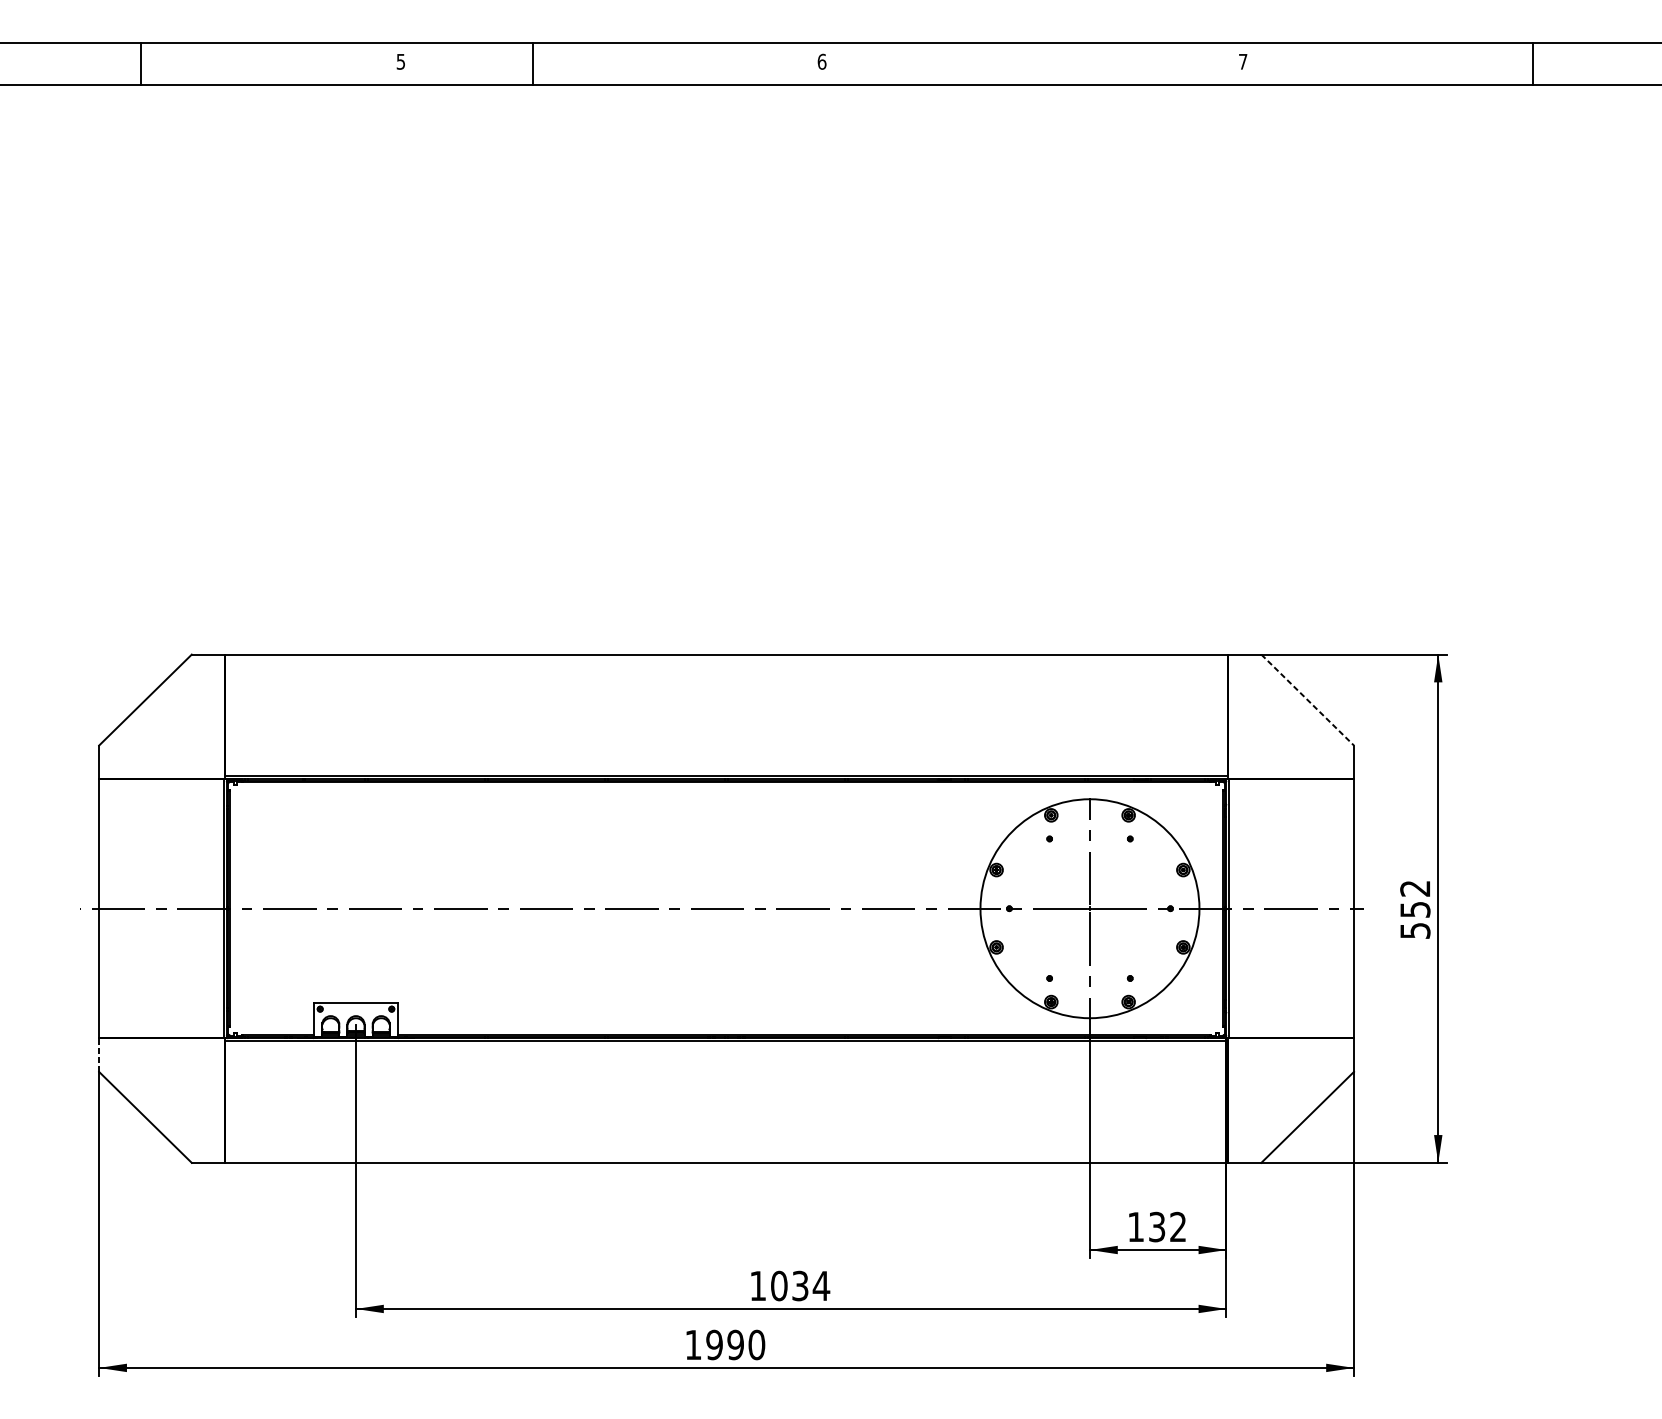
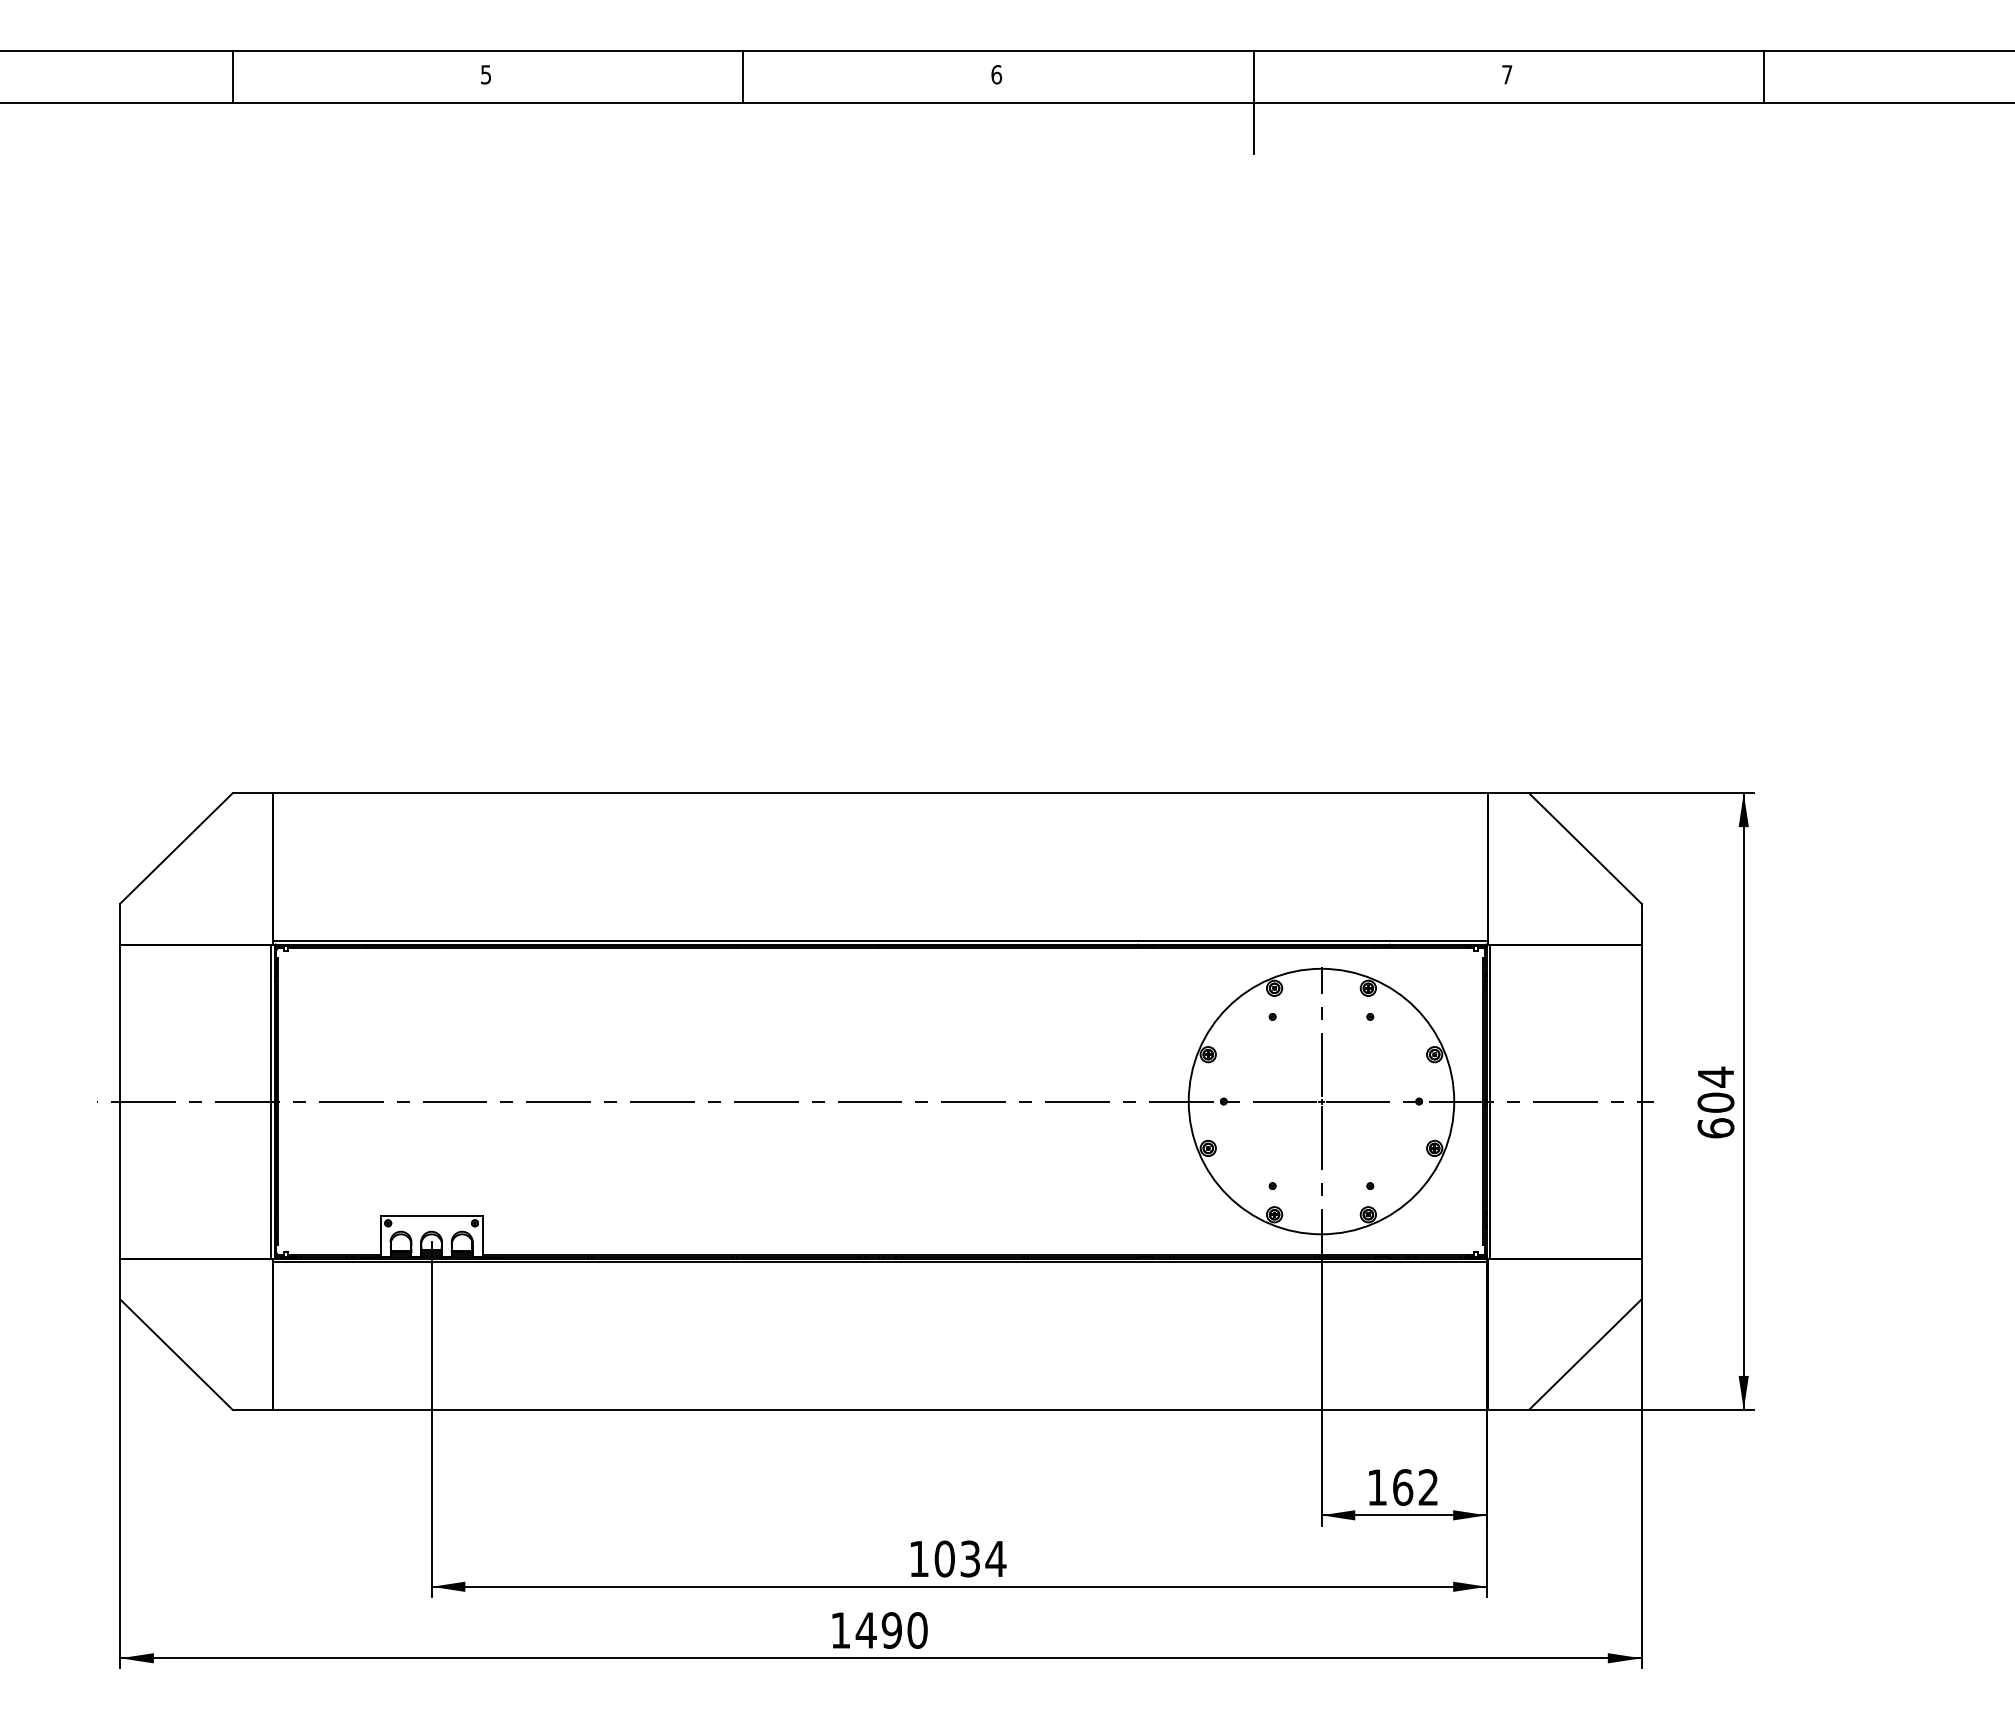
line: (140, 63) -> (232, 76), moved
line: (533, 63) -> (743, 76), moved
line: (1532, 63) -> (1764, 76), moved
line: (1033, 84) -> (1253, 102), added
line: (1307, 700) -> (1585, 848), dashed -> solid
text: (1414, 909) -> (1715, 1102), 552 -> 604
line: (99, 1054) -> (120, 1278), dashed -> solid
text: (1157, 1227) -> (1403, 1487), 132 -> 162
text: (713, 1345) -> (865, 1630), 1990 -> 1490

